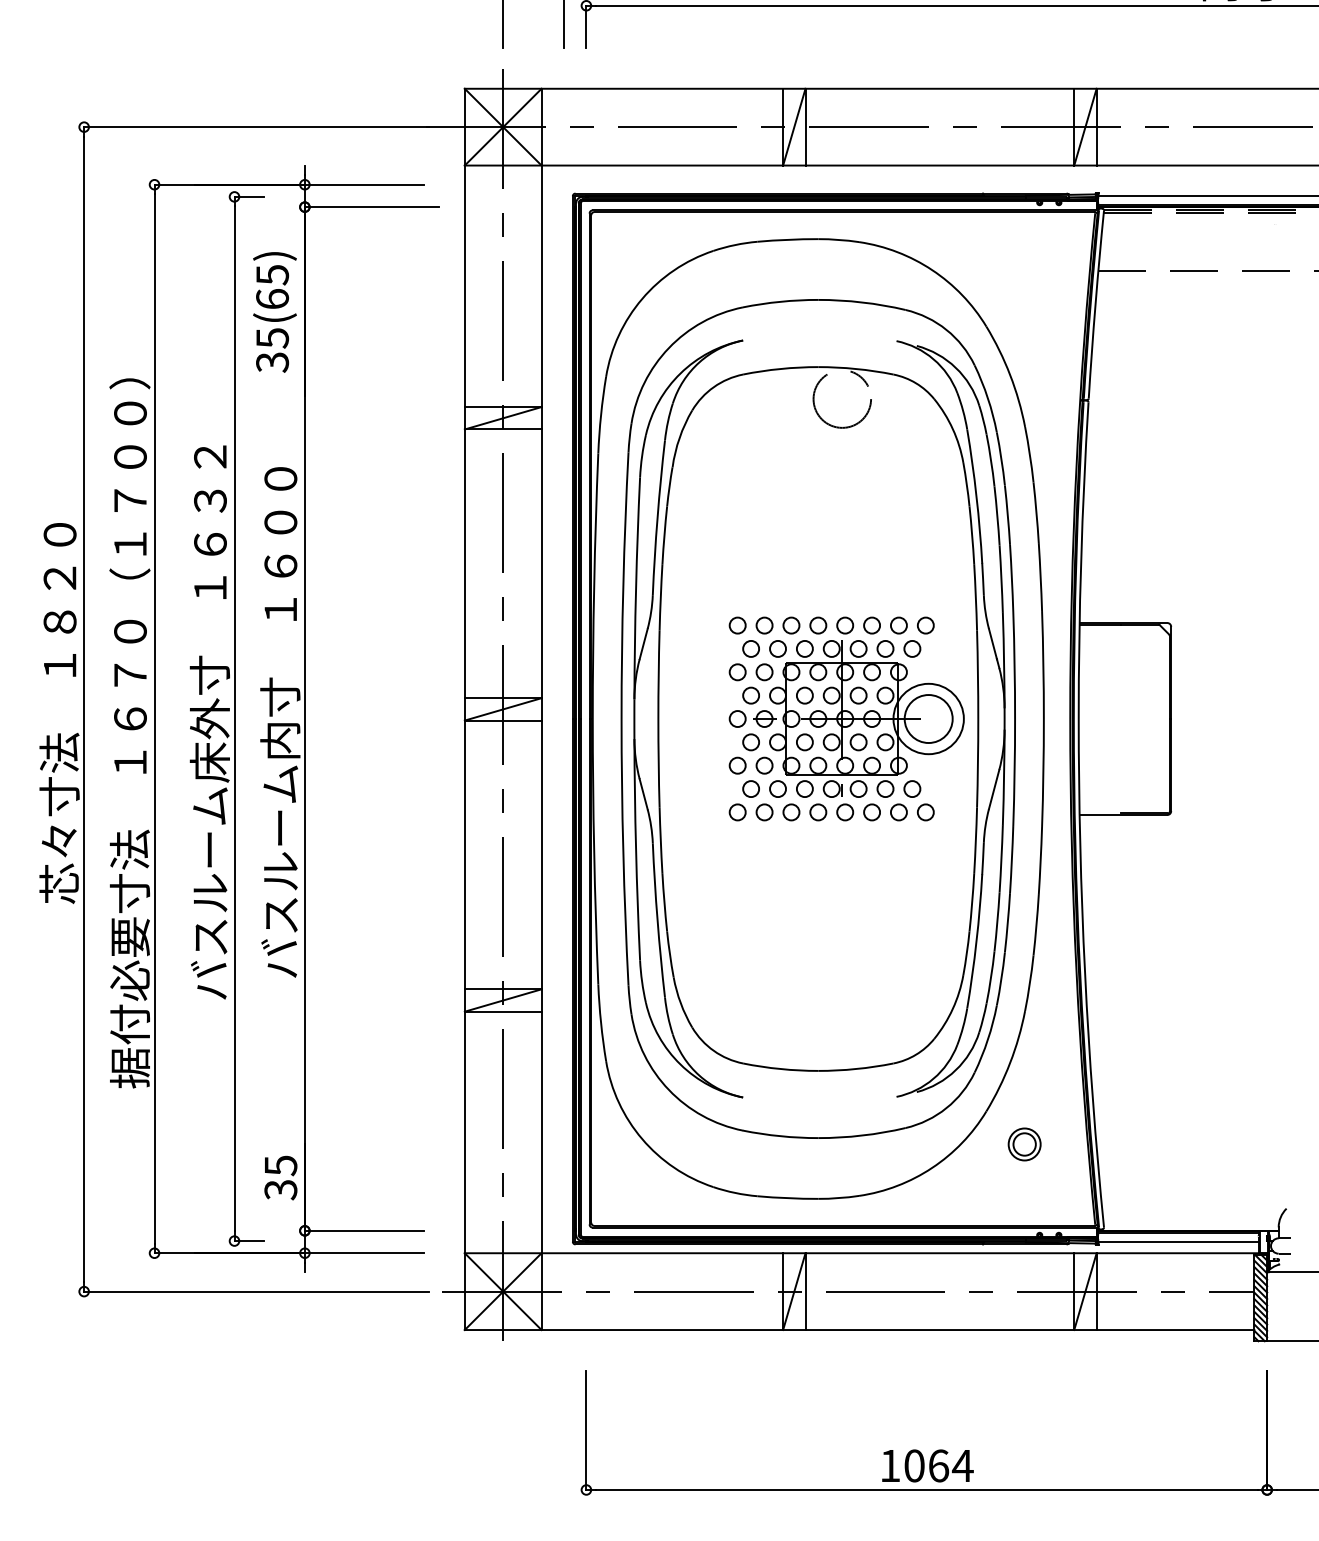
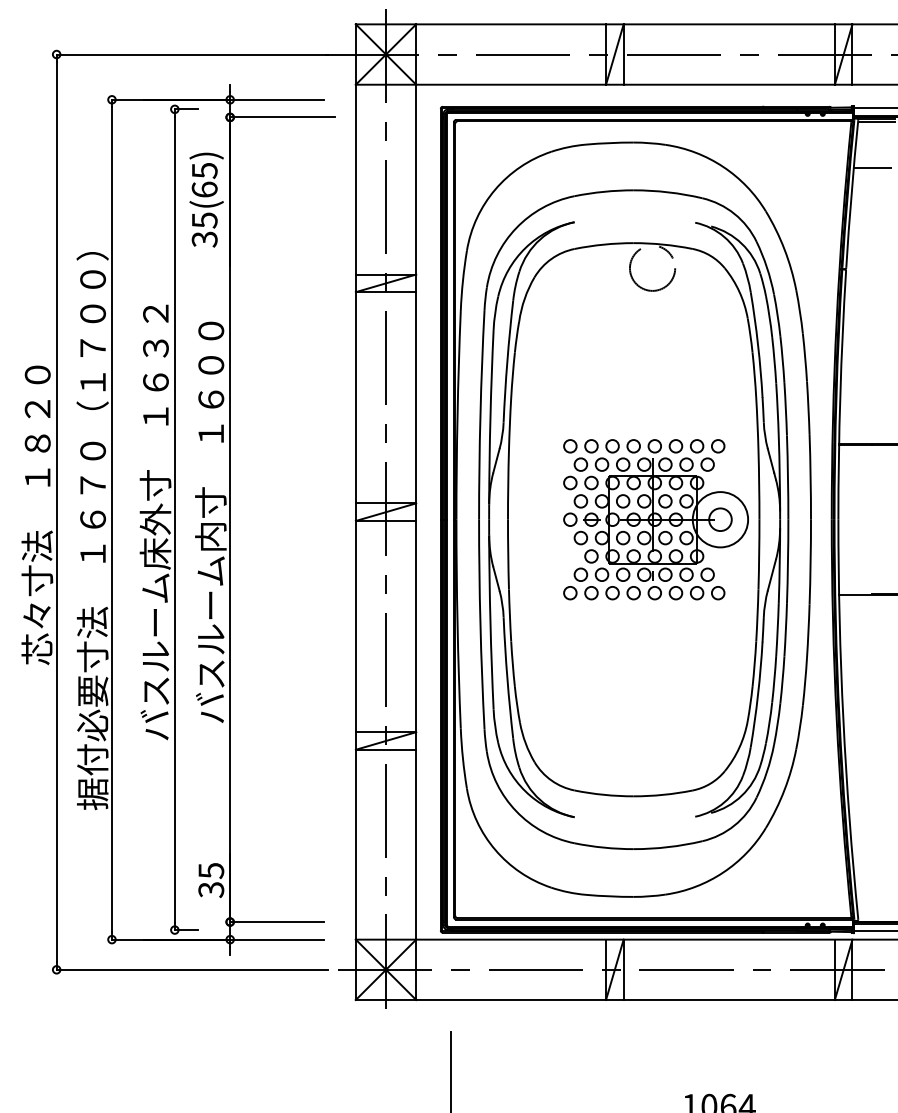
circle: (928, 719) -> (720, 520), size x0.6
circle: (737, 765) -> (570, 556), removed
part: (1024, 1144) -> (795, 854), removed

